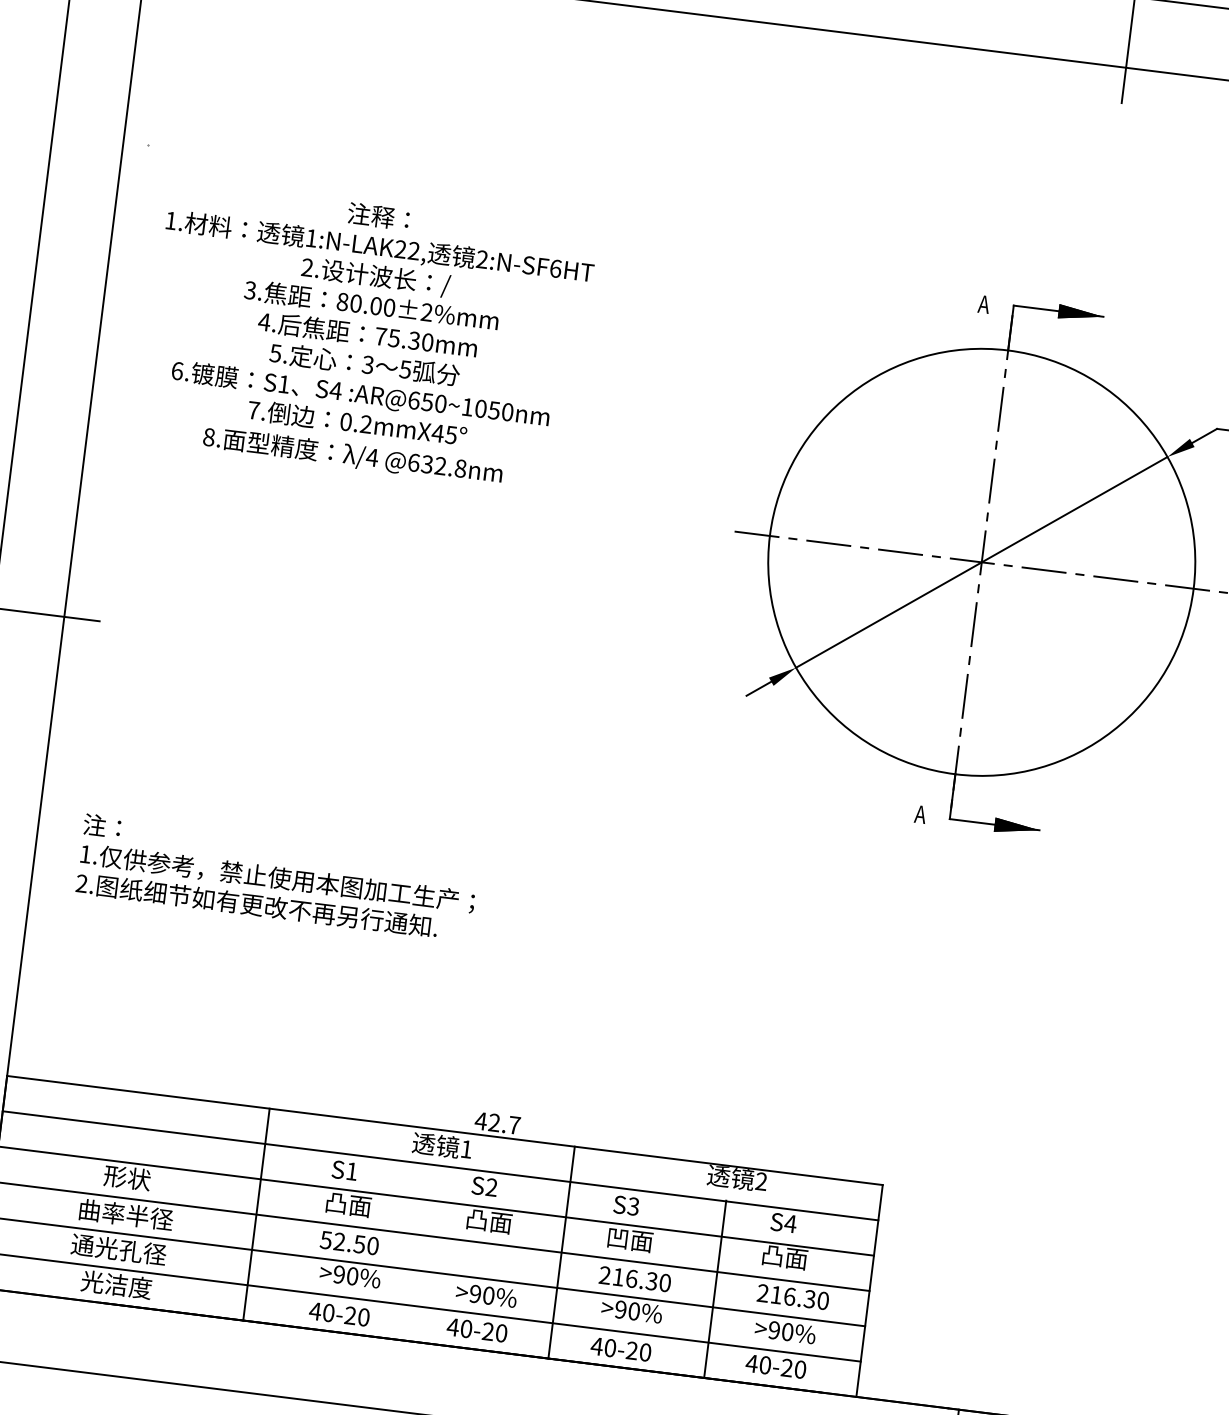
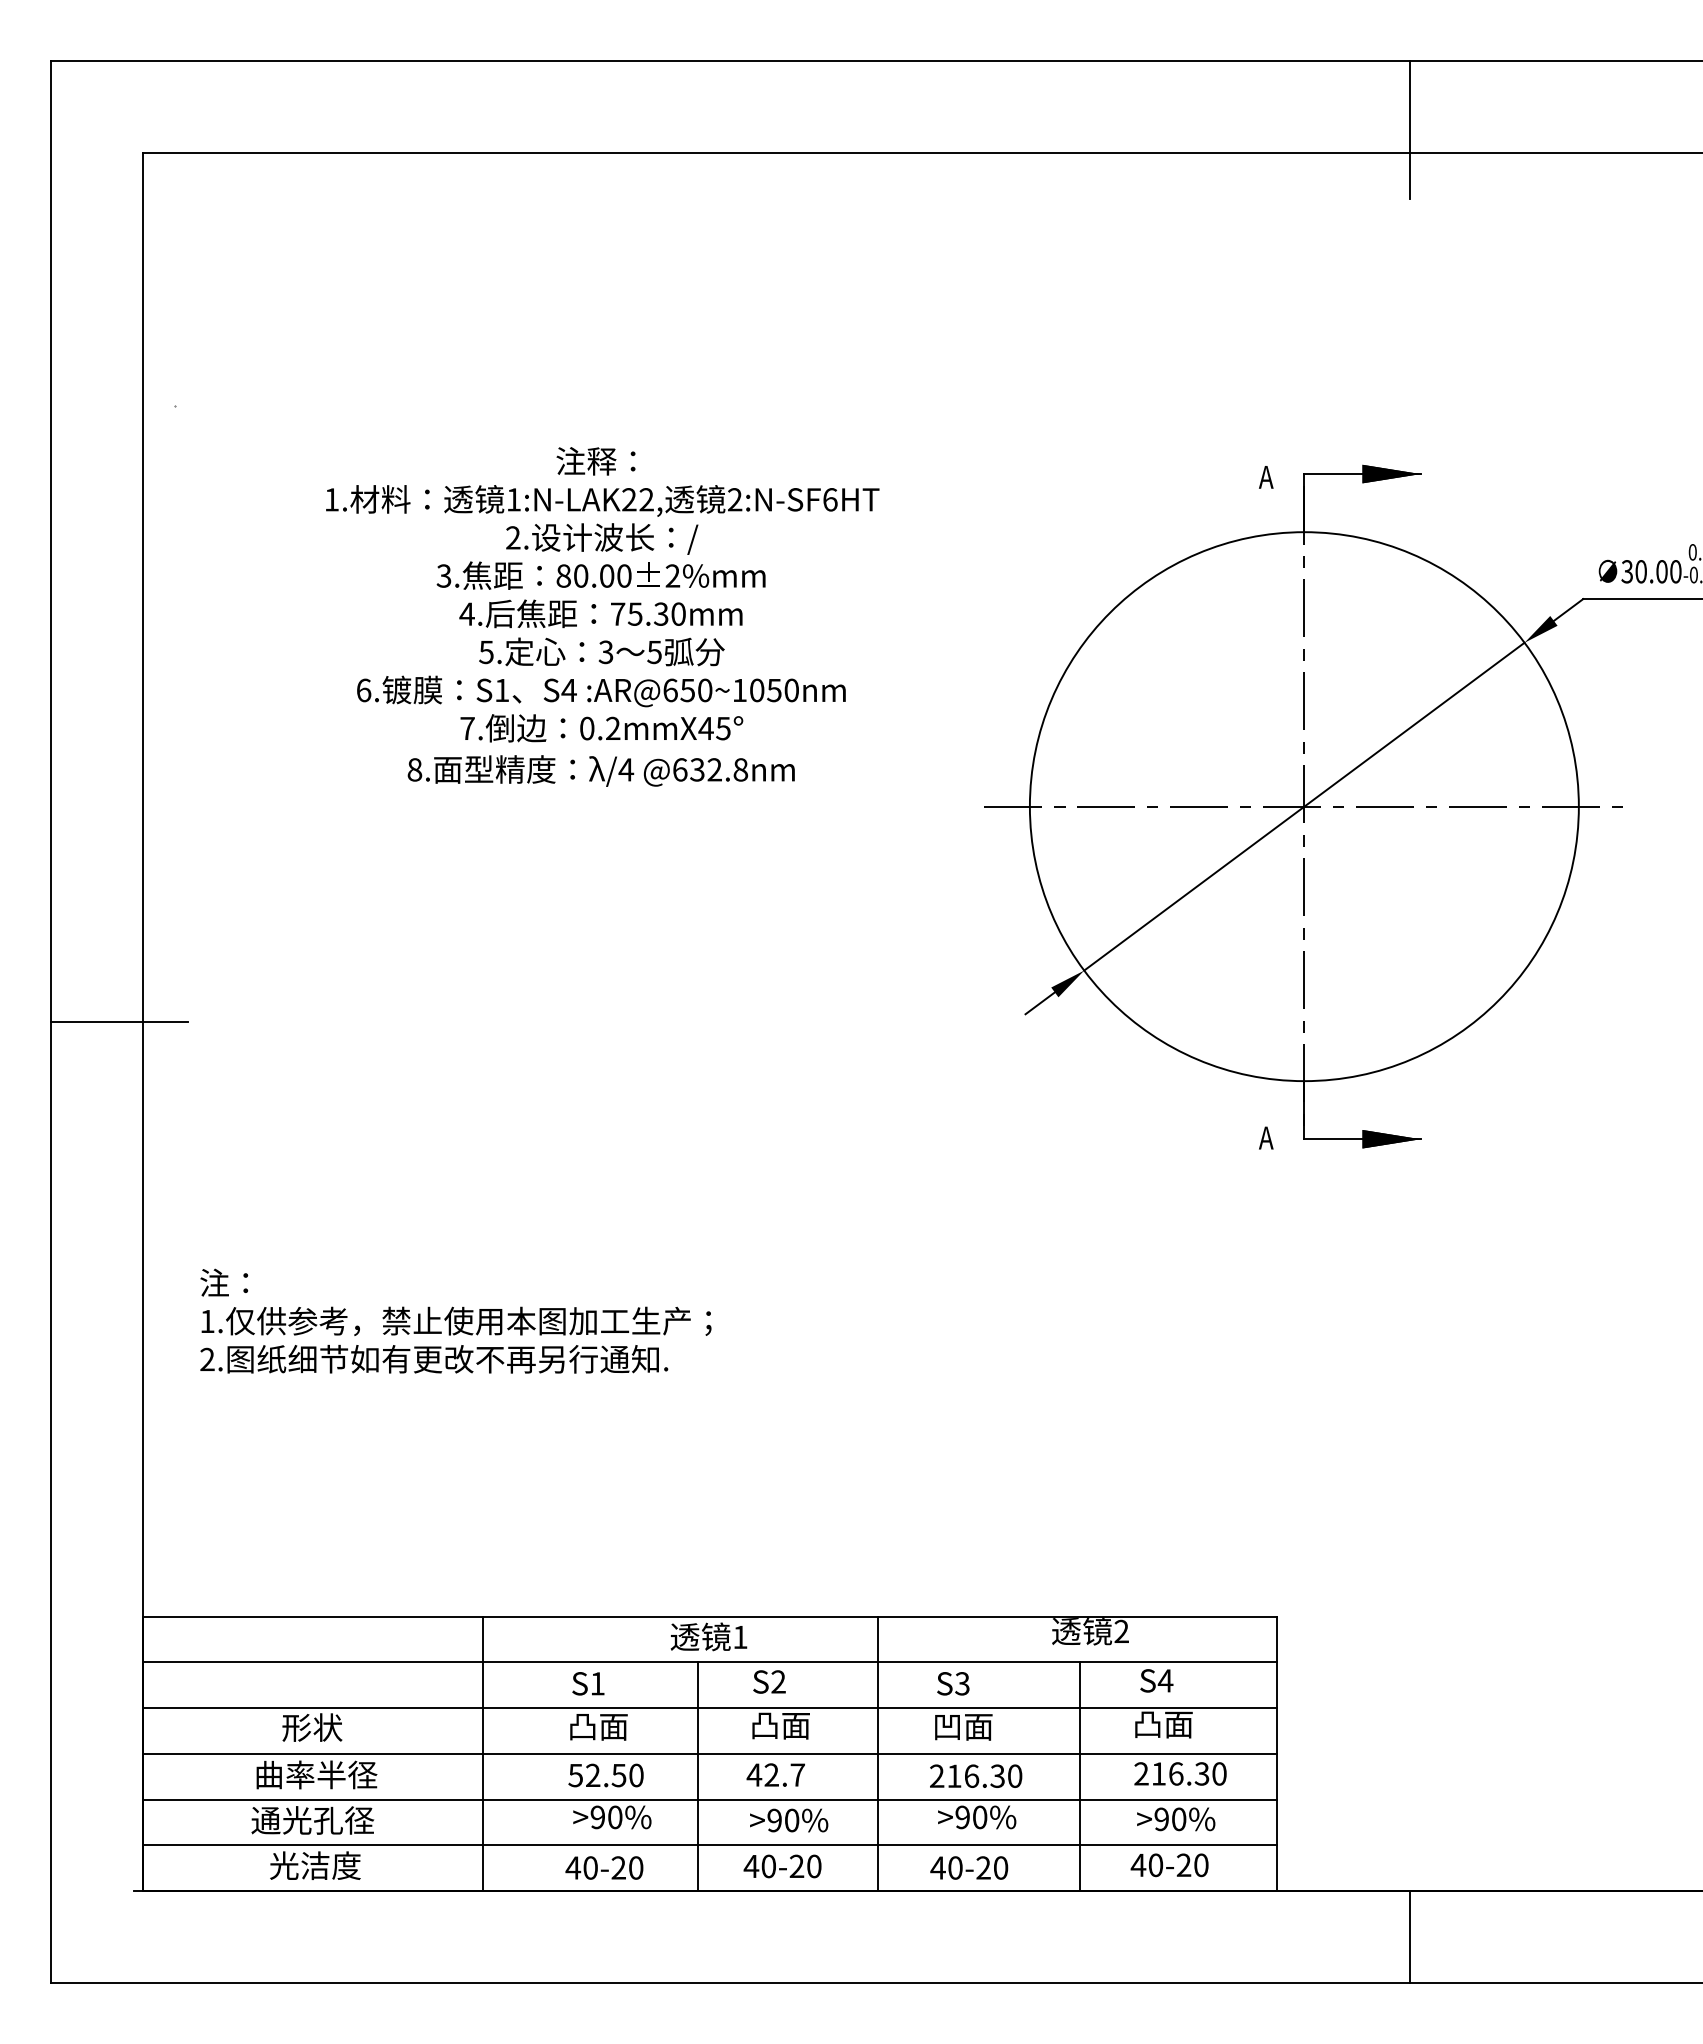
text: (368, 336) -> (602, 616), moved
text: (497, 1122) -> (775, 1774), moved
line: (420, 1252) -> (697, 1776), added

